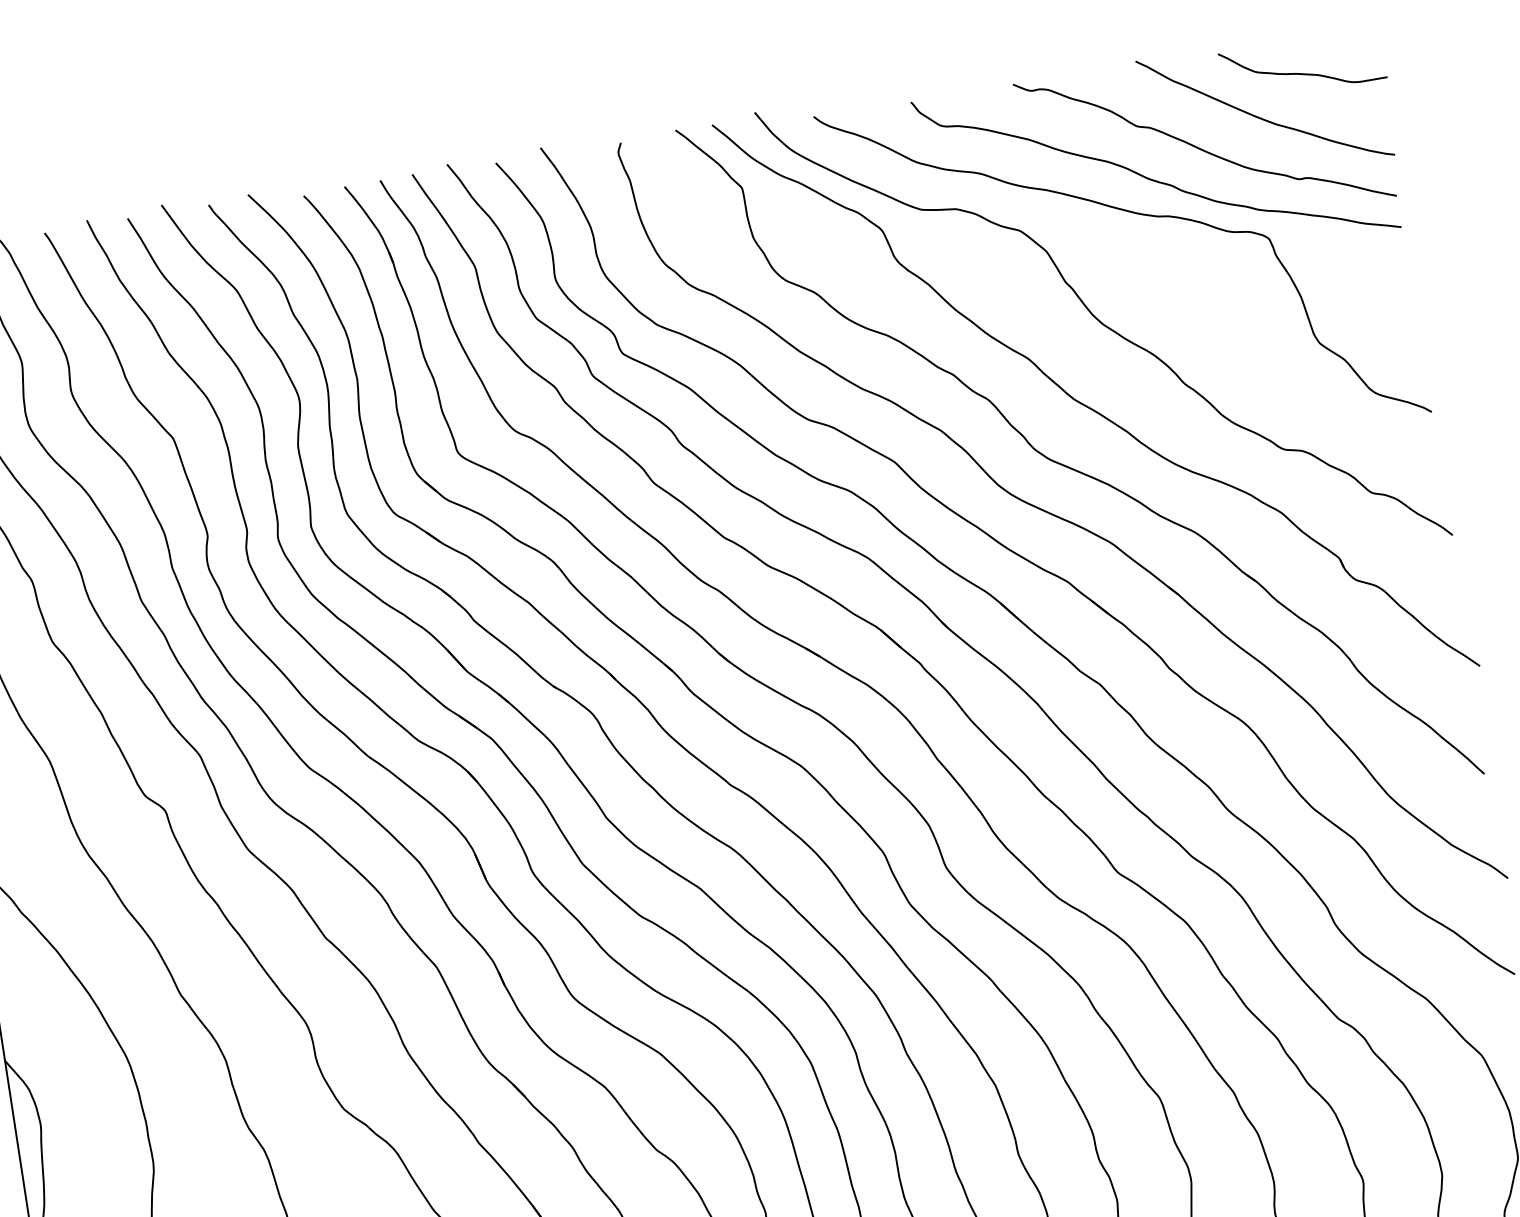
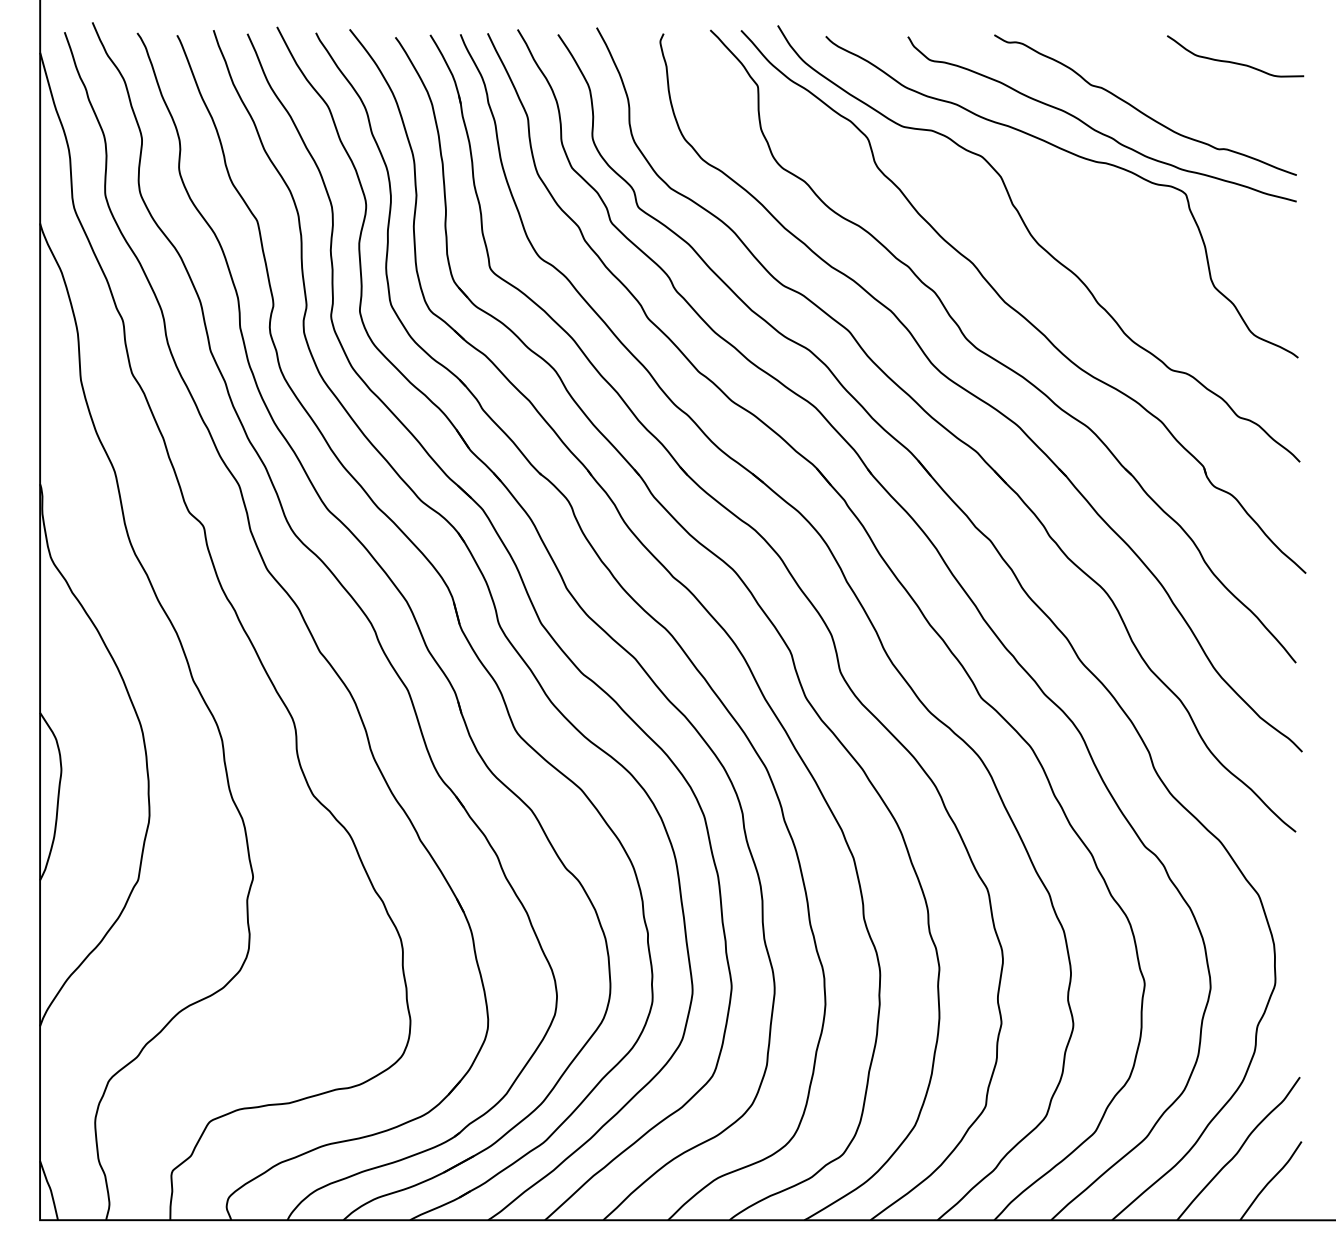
curve: (1261, 117) -> (1195, 93), removed

